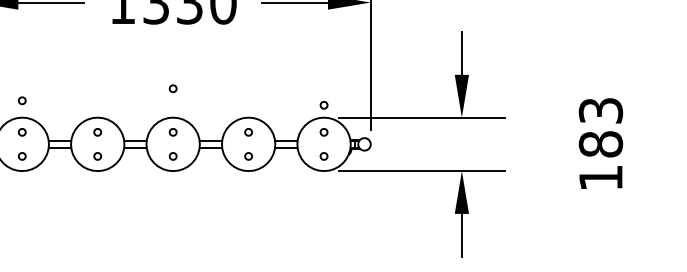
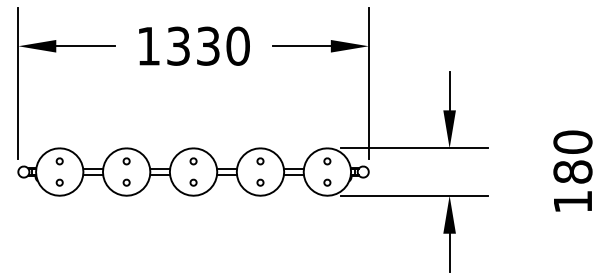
part: (173, 88) -> (193, 122), removed
part: (22, 100) -> (59, 133), removed
part: (324, 105) -> (327, 137), removed
text: (600, 109) -> (572, 141), 183 -> 180

